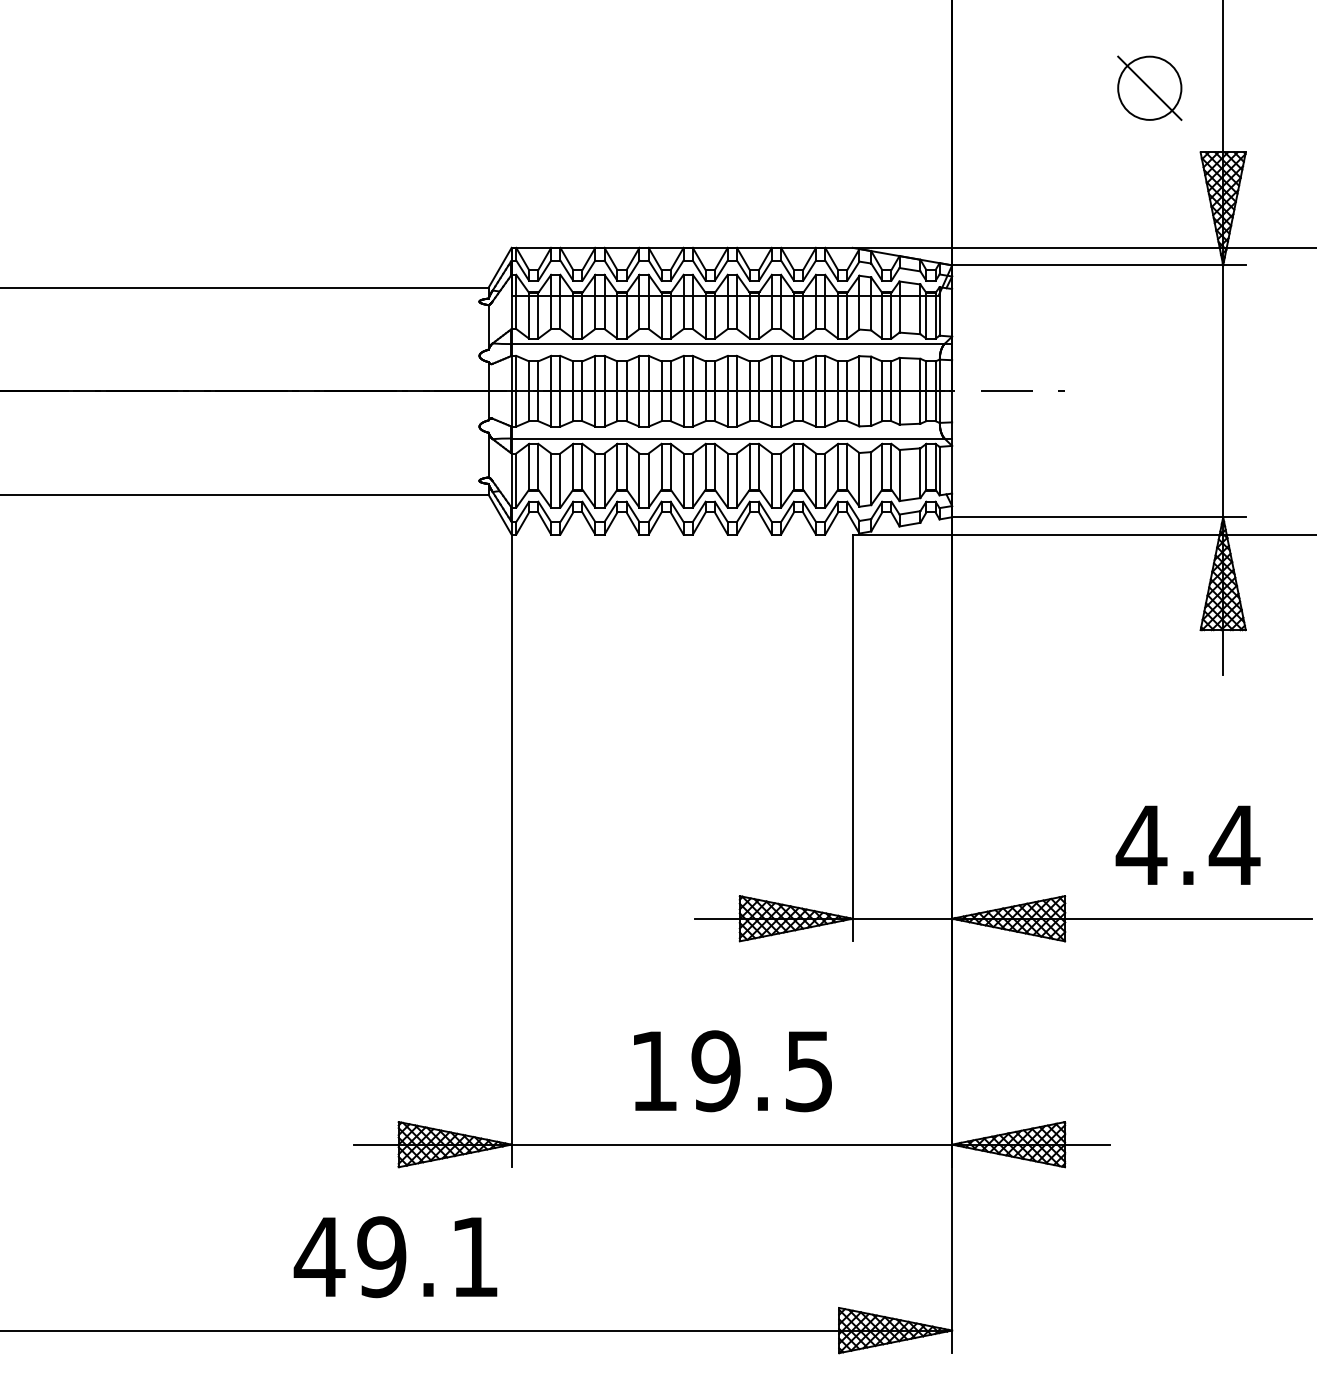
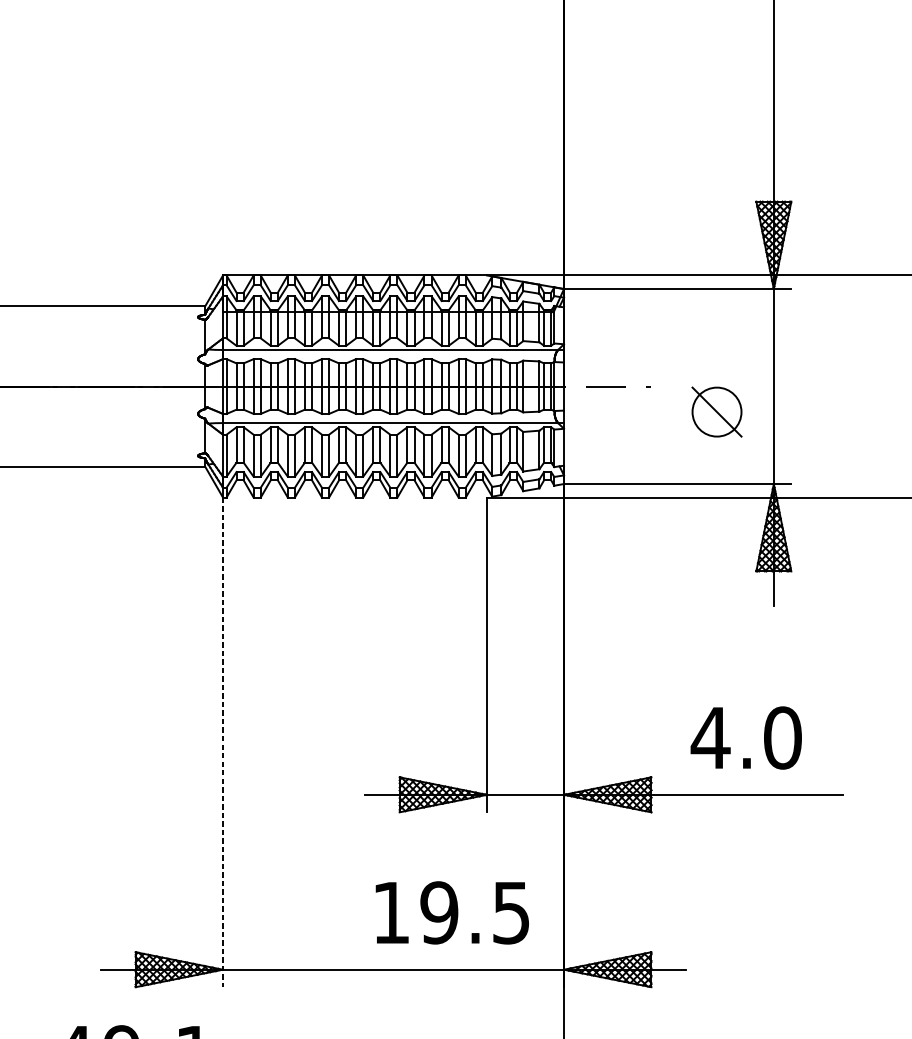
part: (1149, 87) -> (716, 411), moved
text: (1234, 845) -> (782, 738), 4.4 -> 4.0
line: (511, 851) -> (222, 742), solid -> dashed
text: (732, 1071) -> (452, 913), moved

